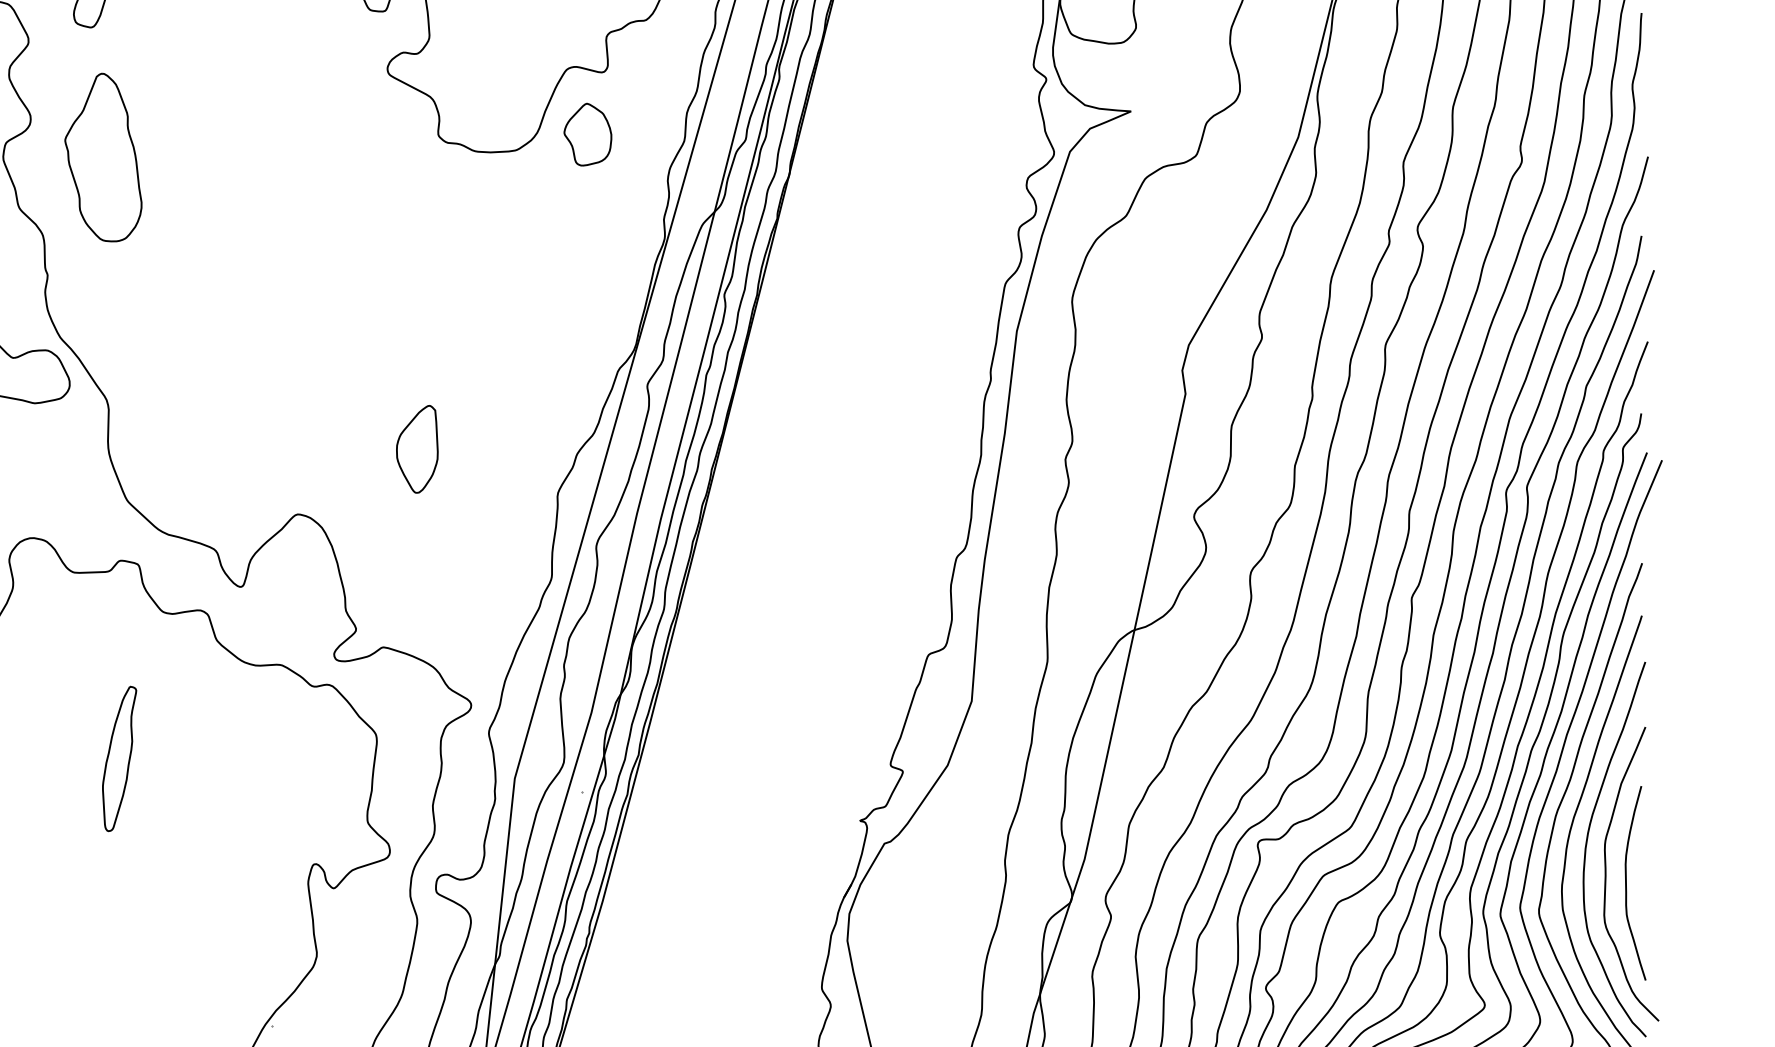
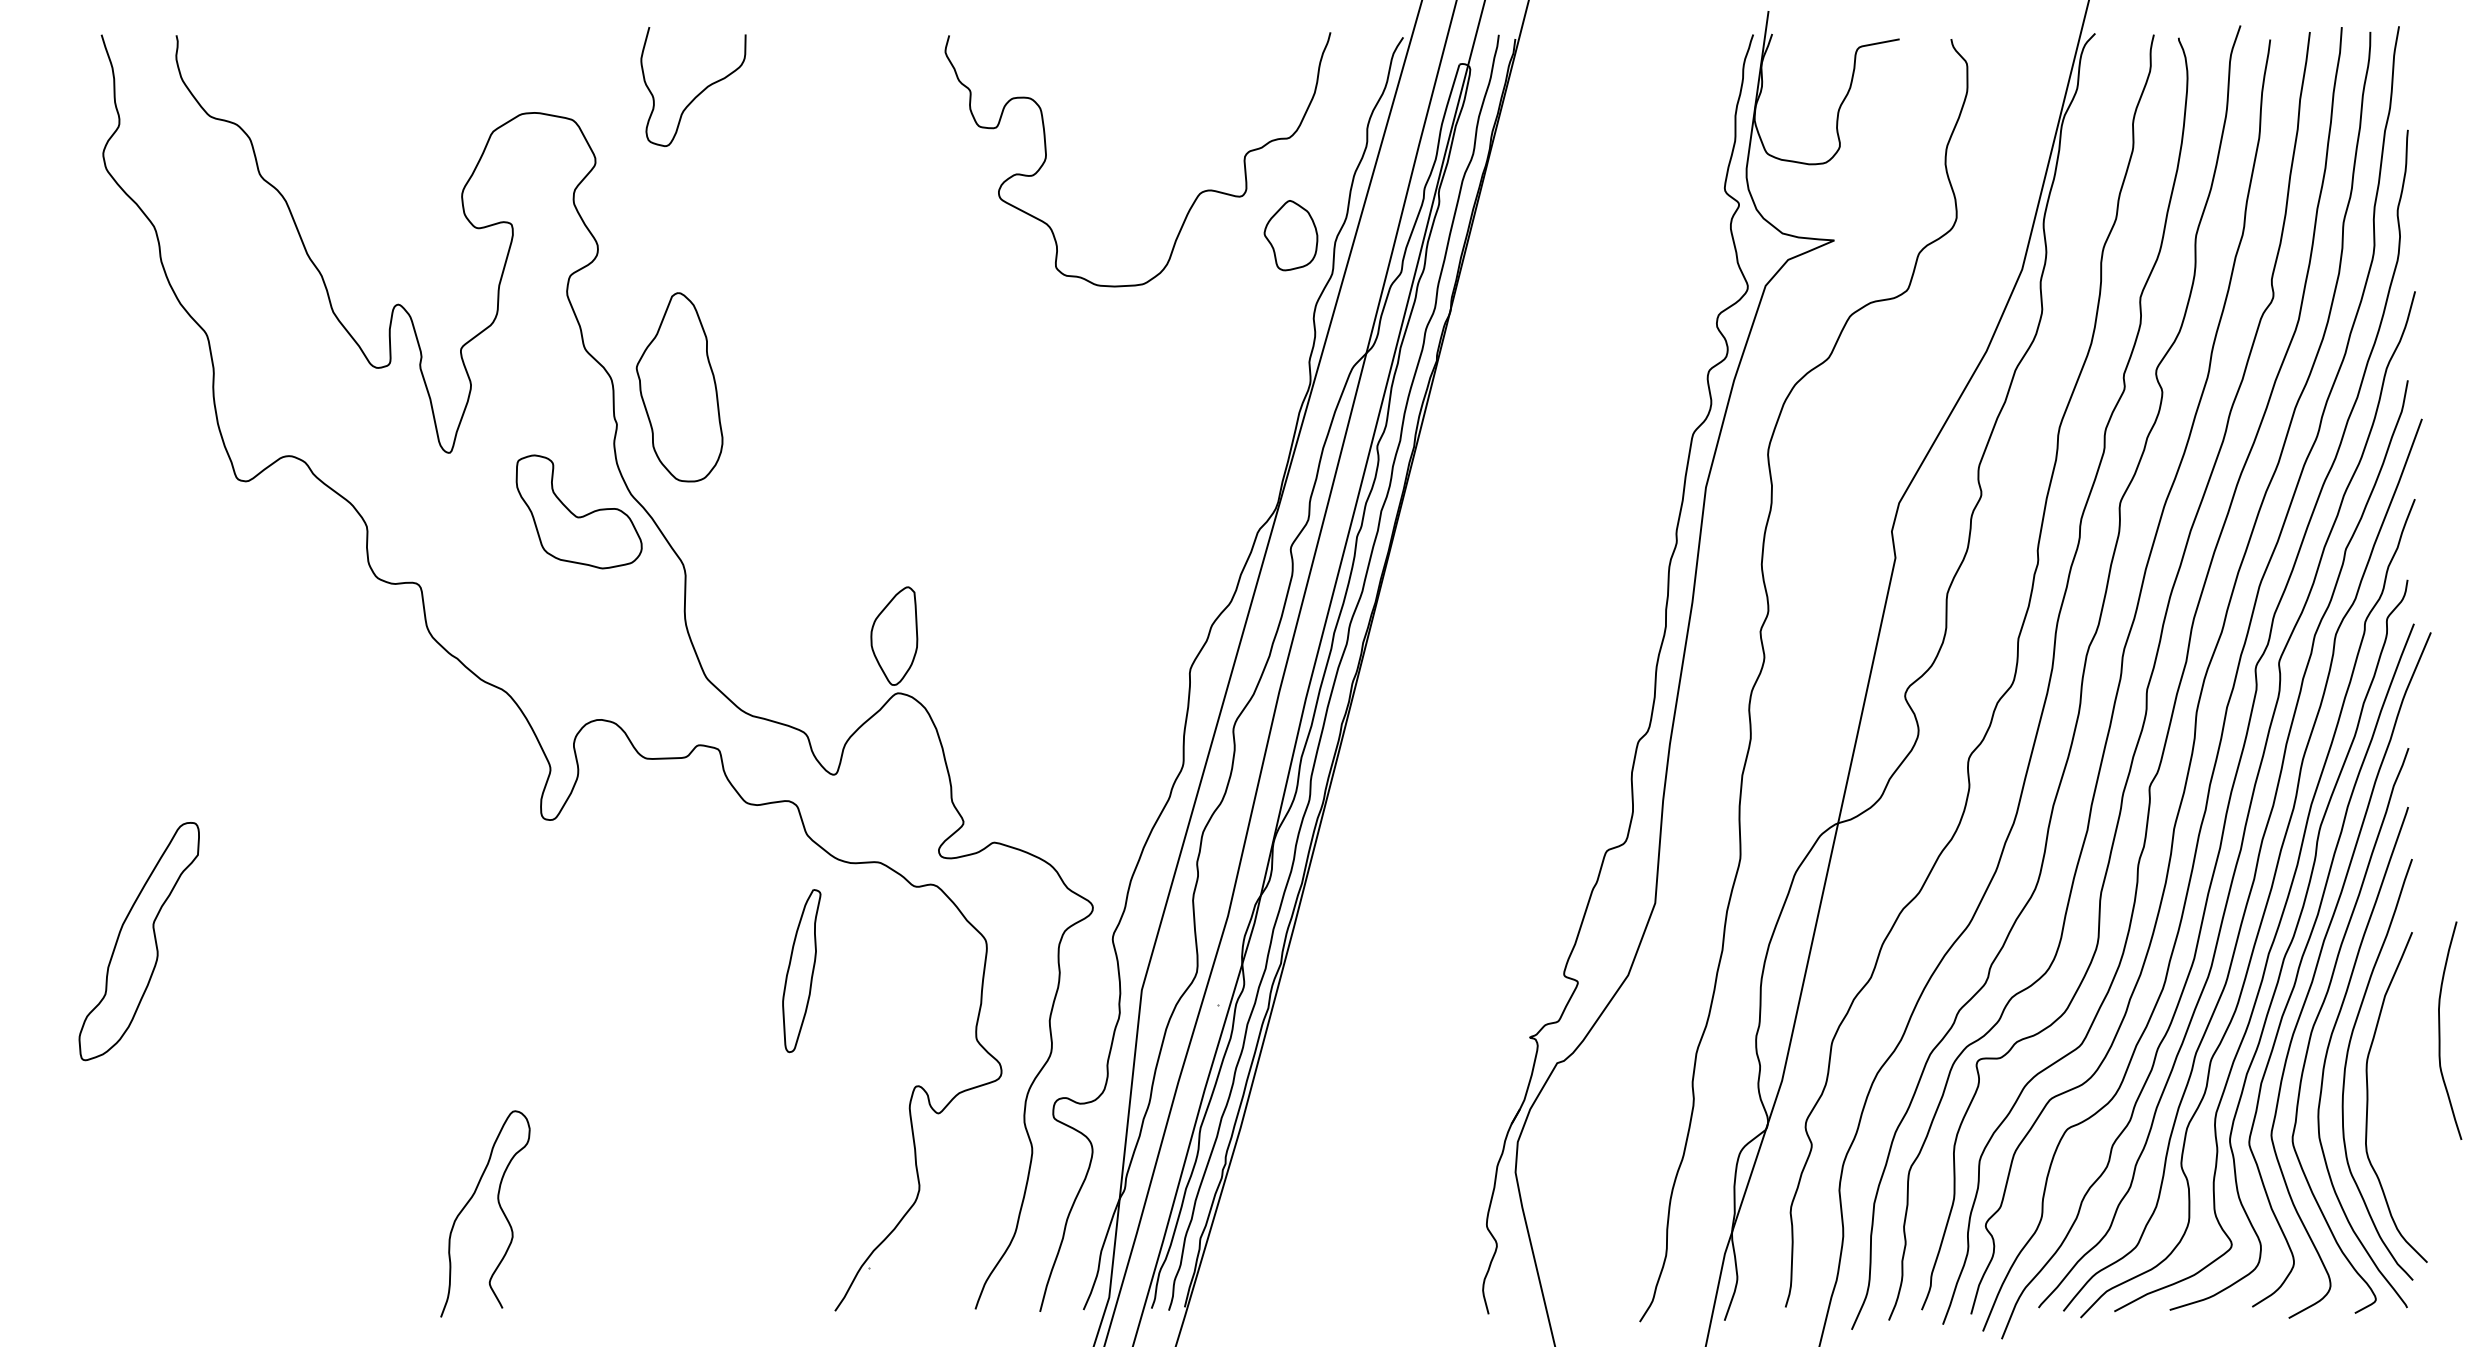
part: (587, 134) -> (1290, 235), moved
part: (103, 157) -> (679, 387), moved
part: (417, 448) -> (894, 635), moved
part: (119, 759) -> (801, 971), moved
curve: (1627, 883) -> (2440, 1030), moved

